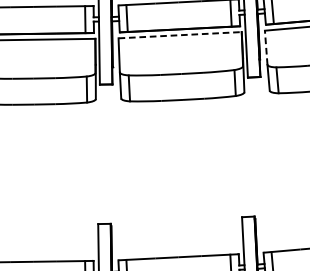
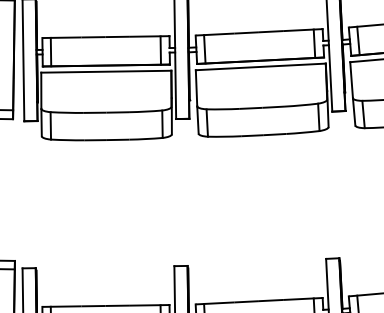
line: (180, 34) -> (261, 66), dashed -> solid
line: (266, 47) -> (351, 79), dashed -> solid

